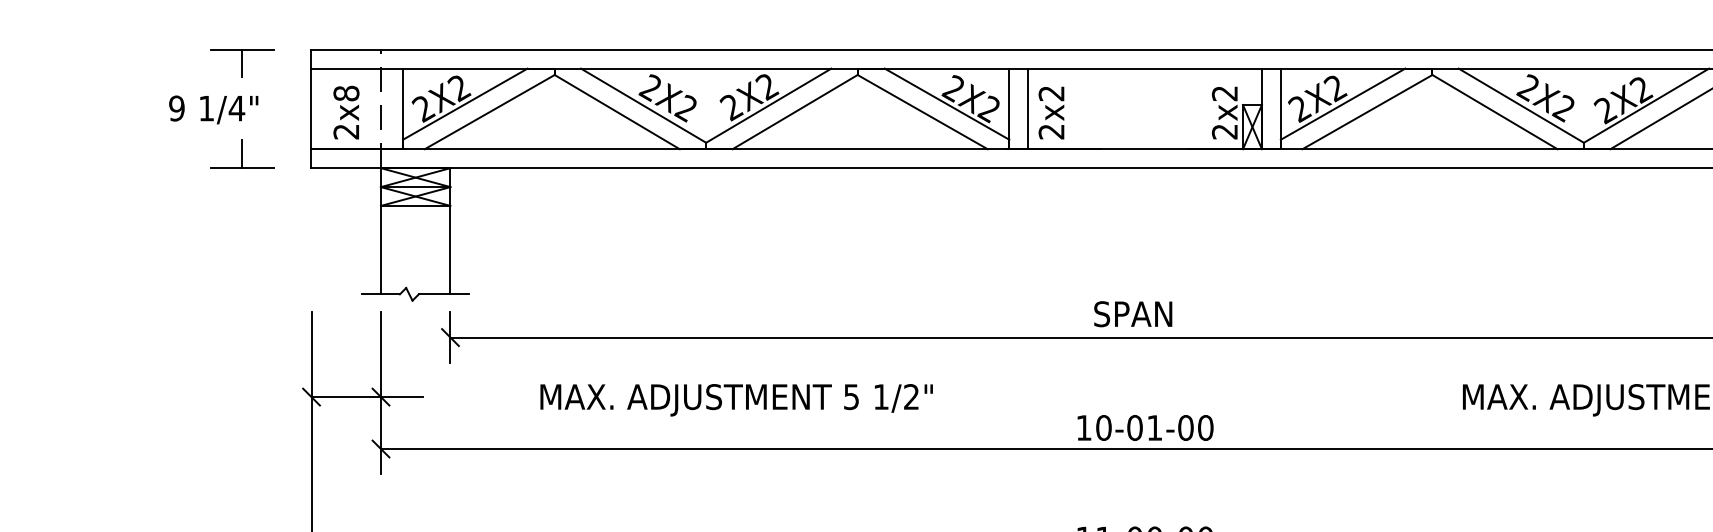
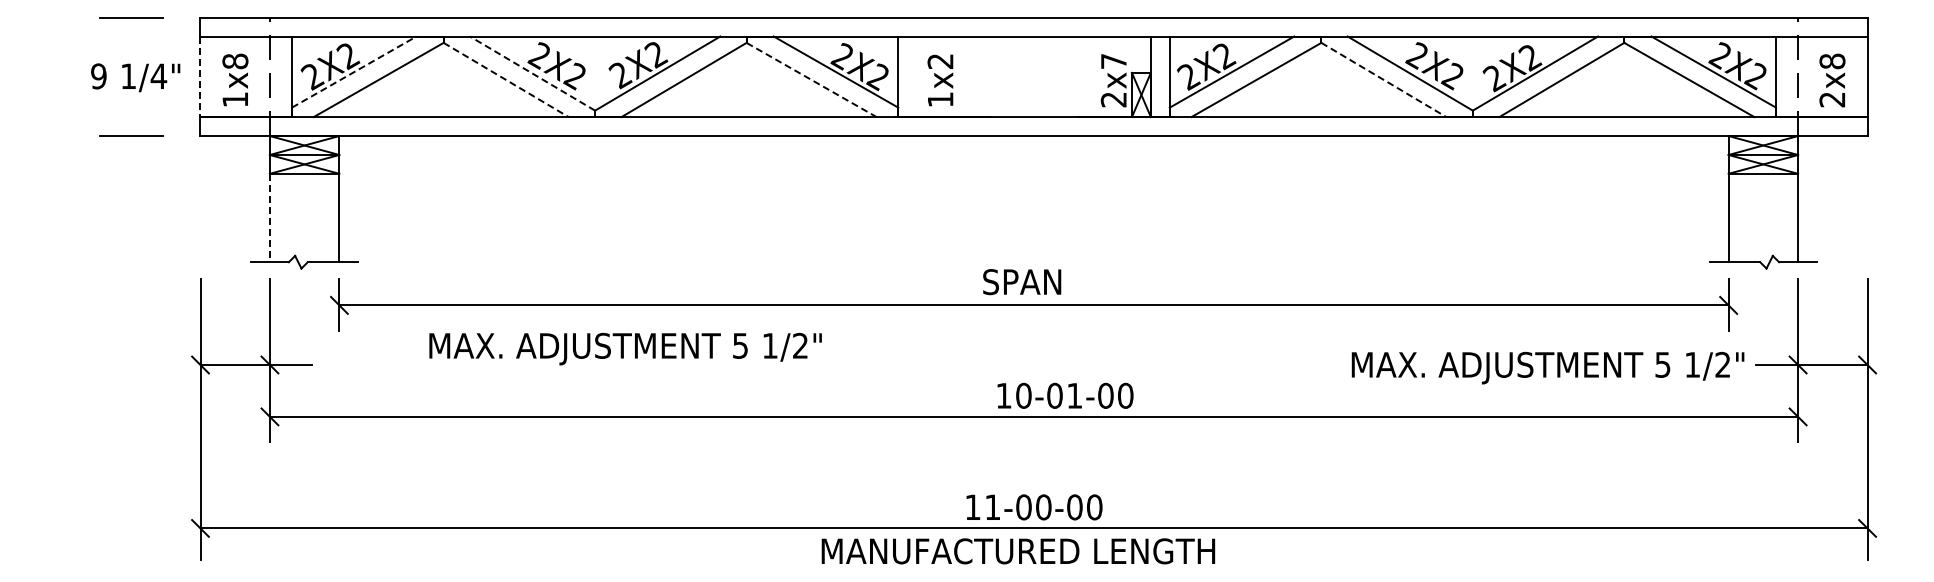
line: (242, 62) -> (131, 30), removed
text: (1224, 93) -> (1113, 61), 2x2 -> 2x7
line: (465, 104) -> (354, 72), solid -> dashed
line: (643, 105) -> (532, 73), solid -> dashed
line: (1028, 108) -> (917, 76), removed
text: (213, 109) -> (135, 77), moved
line: (311, 109) -> (200, 77), solid -> dashed
line: (617, 111) -> (506, 79), solid -> dashed
line: (1494, 111) -> (1383, 79), solid -> dashed
line: (922, 112) -> (811, 80), solid -> dashed
text: (345, 131) -> (234, 99), 2x8 -> 1x8
text: (1051, 131) -> (940, 99), 2x2 -> 1x2
line: (242, 153) -> (131, 121), removed
line: (380, 250) -> (269, 218), solid -> dashed
text: (736, 399) -> (625, 348), moved
text: (1145, 427) -> (1065, 395), moved

